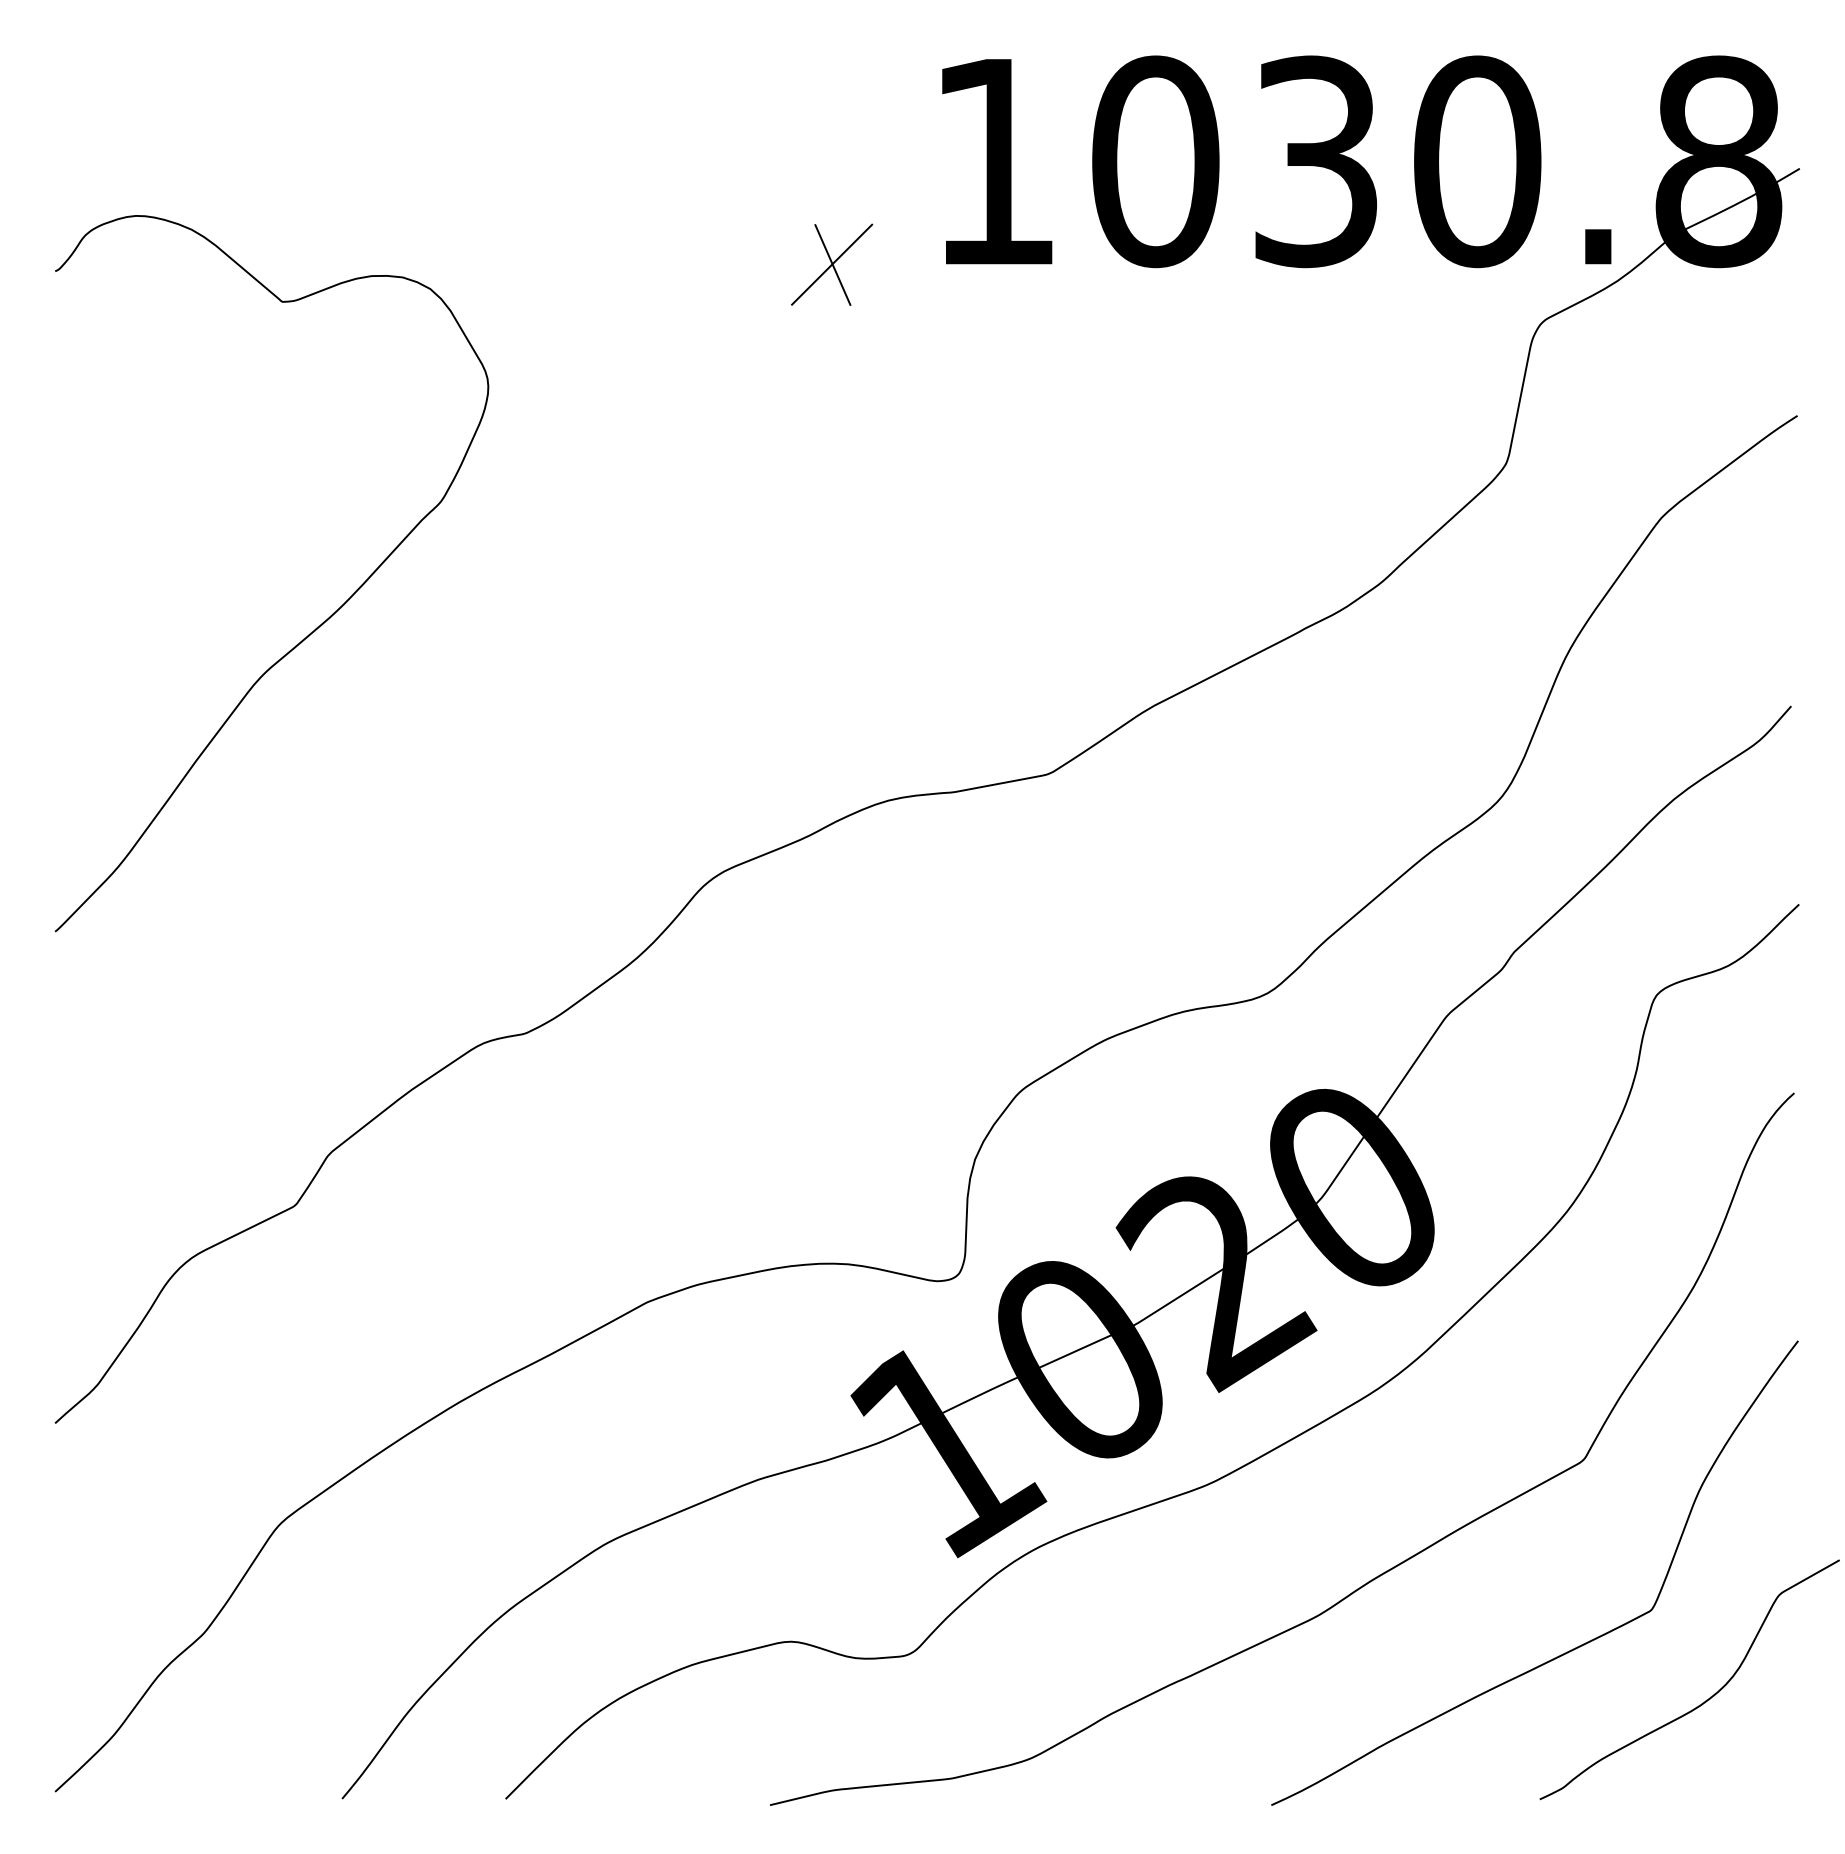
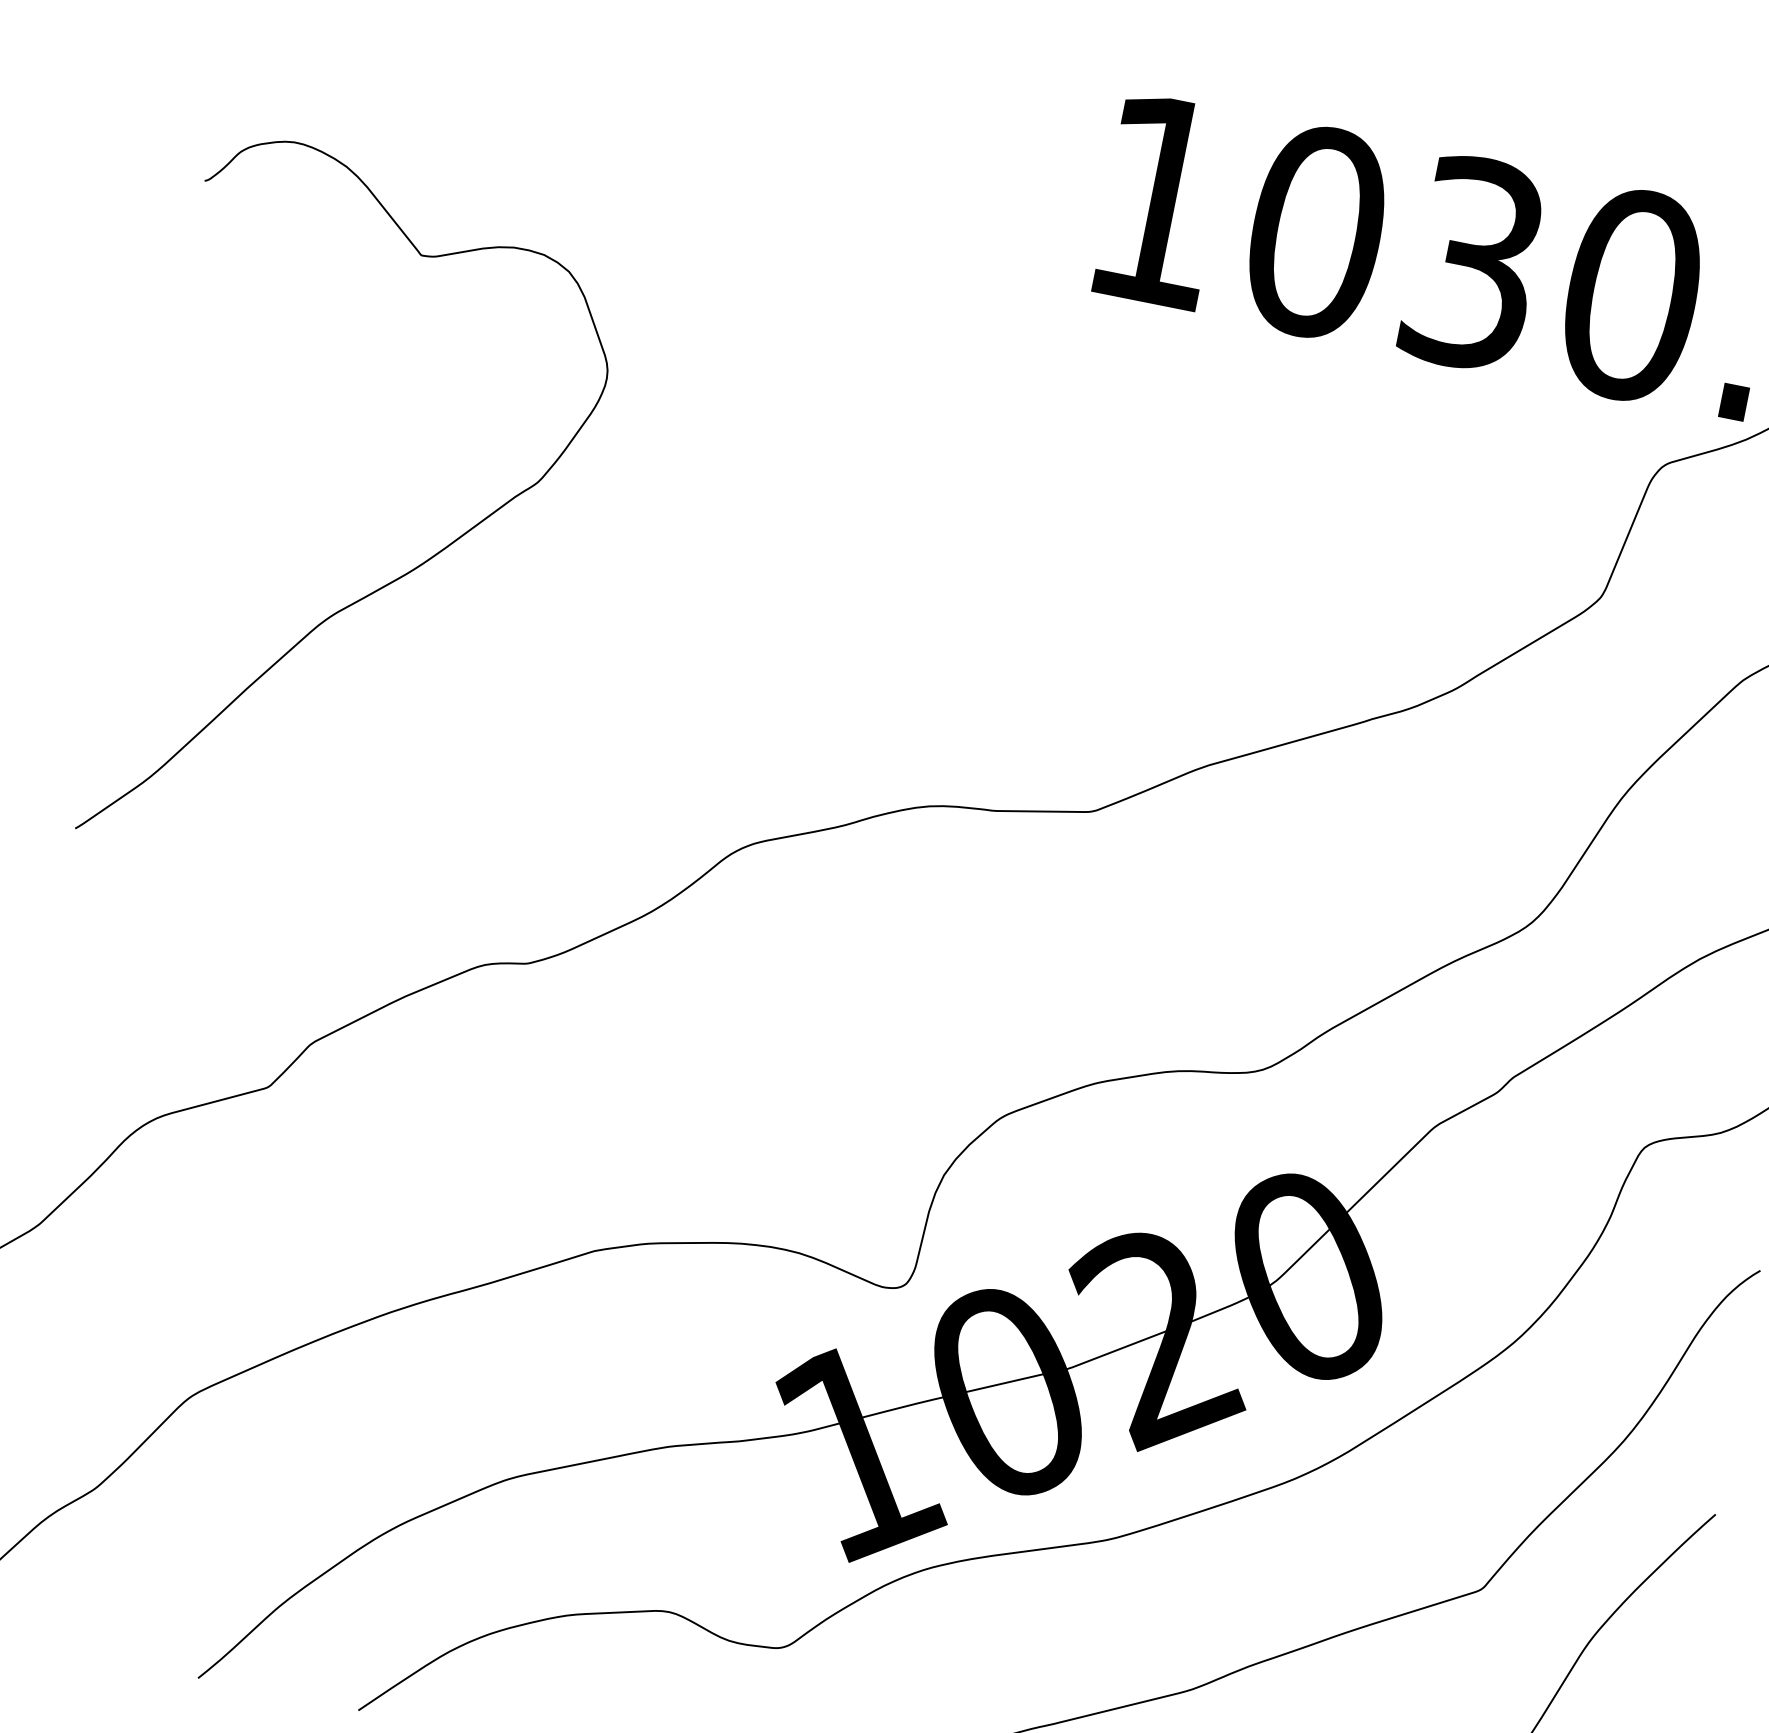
part: (832, 264) -> (979, 269), removed
curve: (317, 626) -> (392, 580), moved

